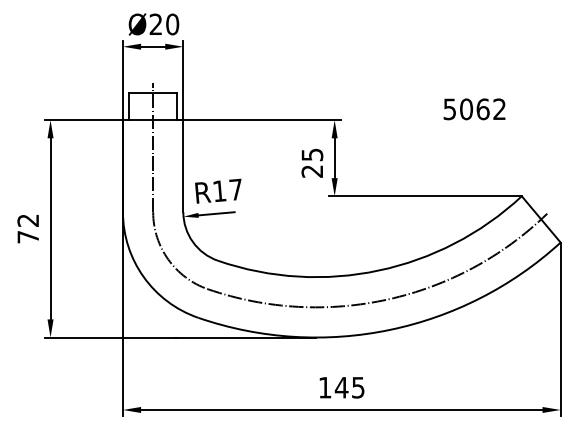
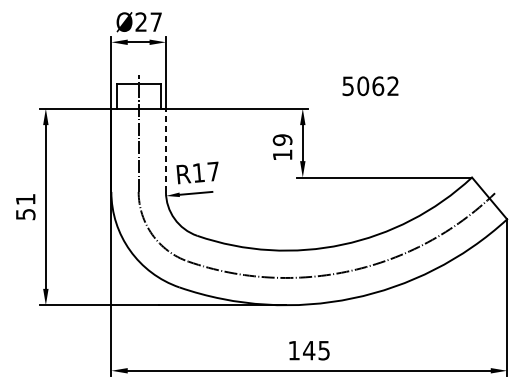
text: (172, 24) -> (156, 22), Ø20 -> Ø27
text: (474, 109) -> (370, 86), moved
text: (312, 162) -> (282, 146), 25 -> 19
line: (183, 165) -> (166, 149), solid -> dashed
text: (28, 228) -> (25, 206), 72 -> 51

